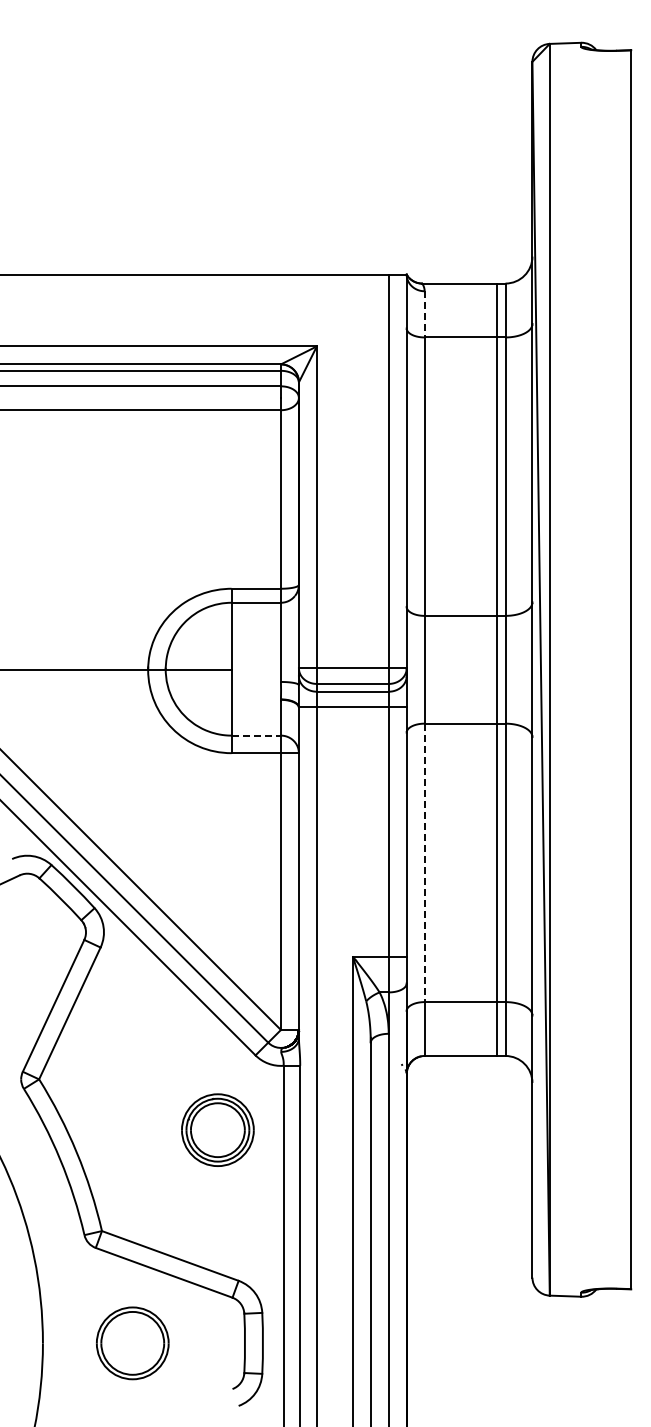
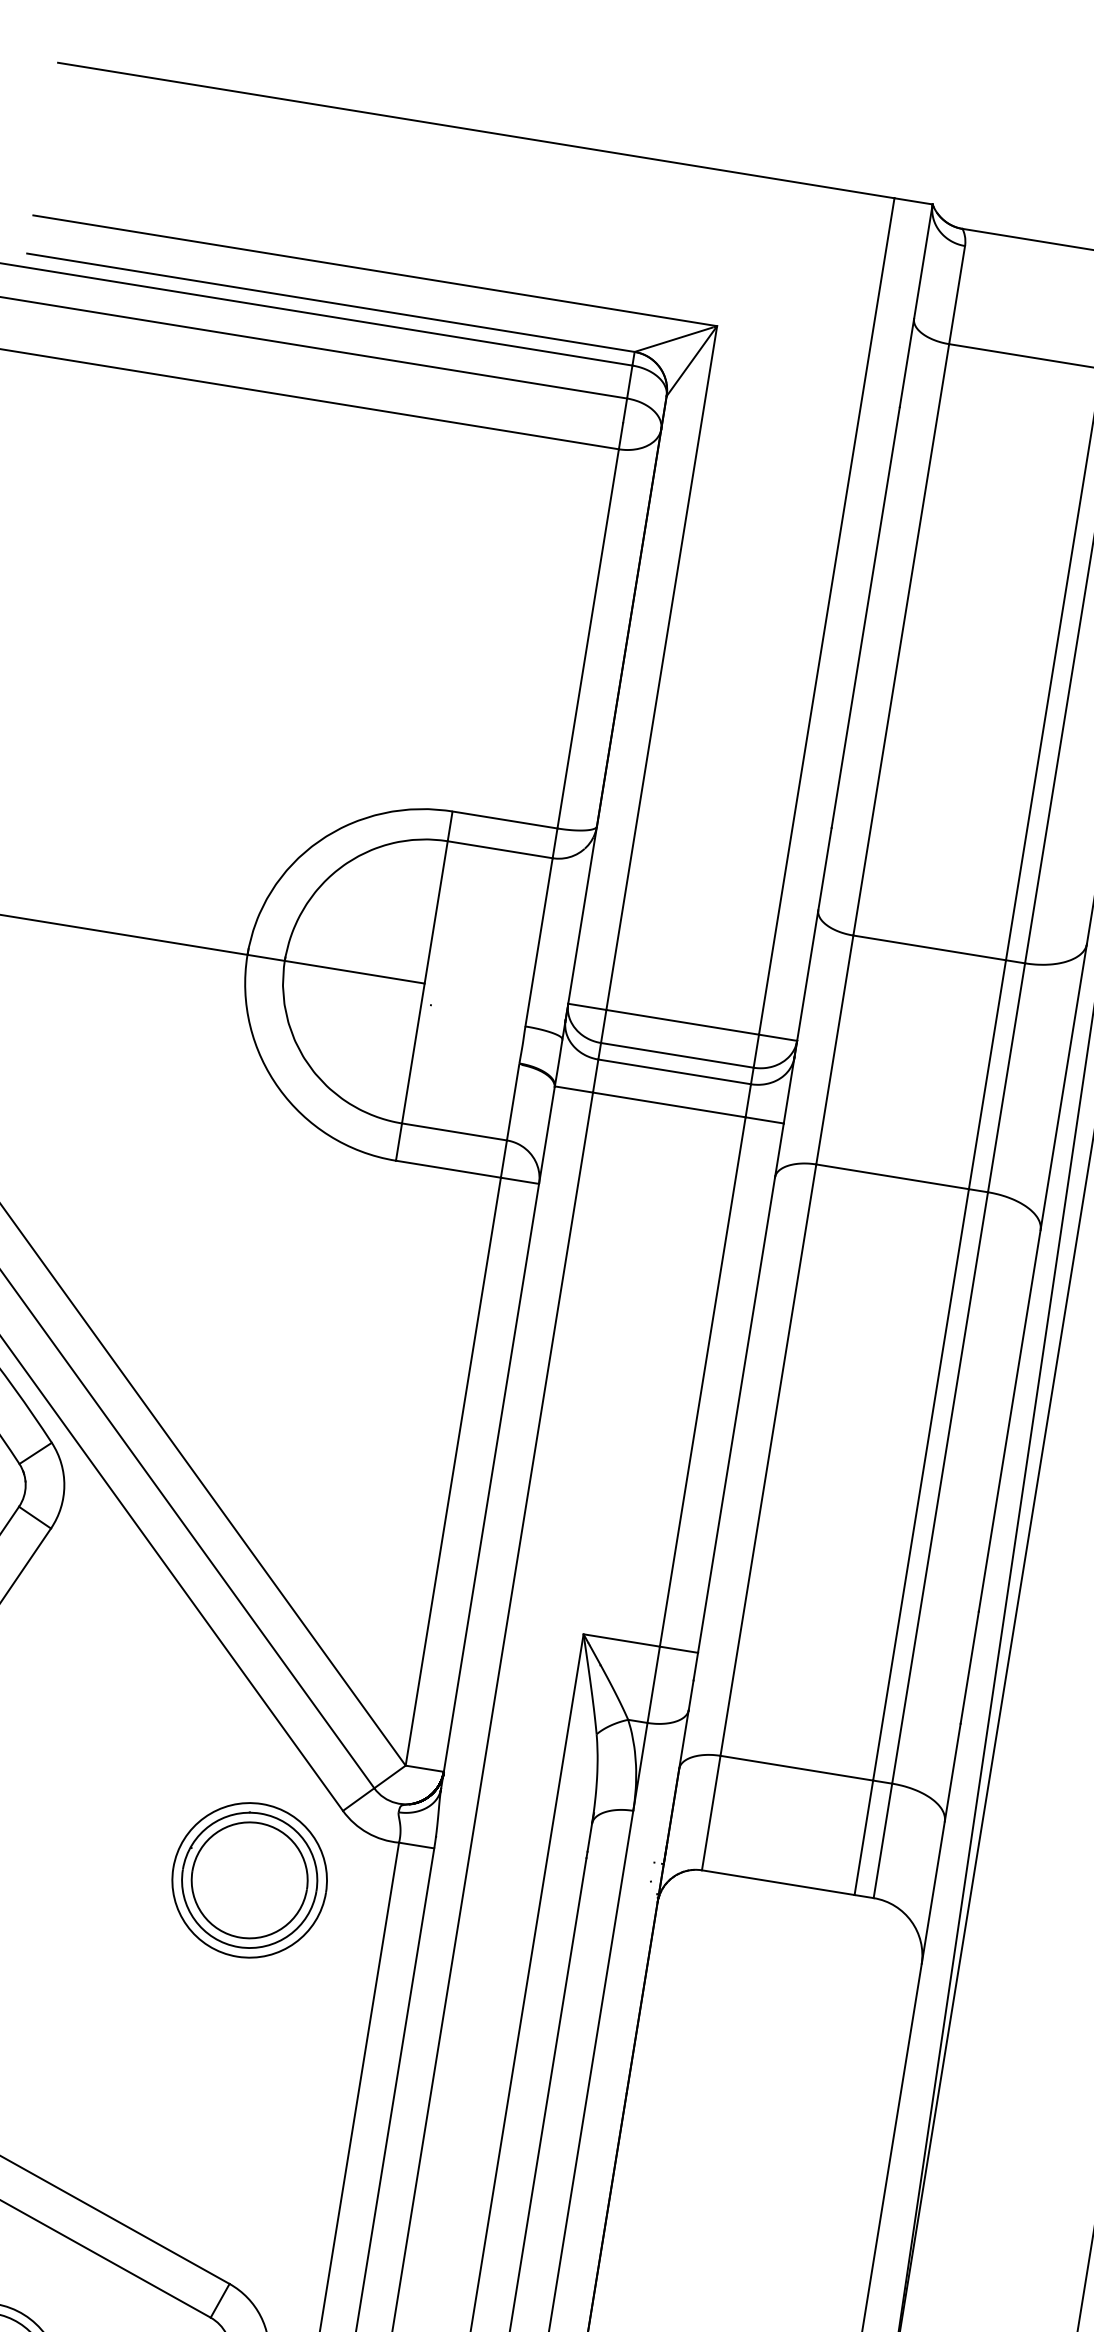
line: (424, 314) -> (956, 295), dashed -> solid
line: (256, 735) -> (455, 1131), dashed -> solid
line: (424, 863) -> (767, 1461), dashed -> solid
part: (217, 1129) -> (249, 1878), moved

